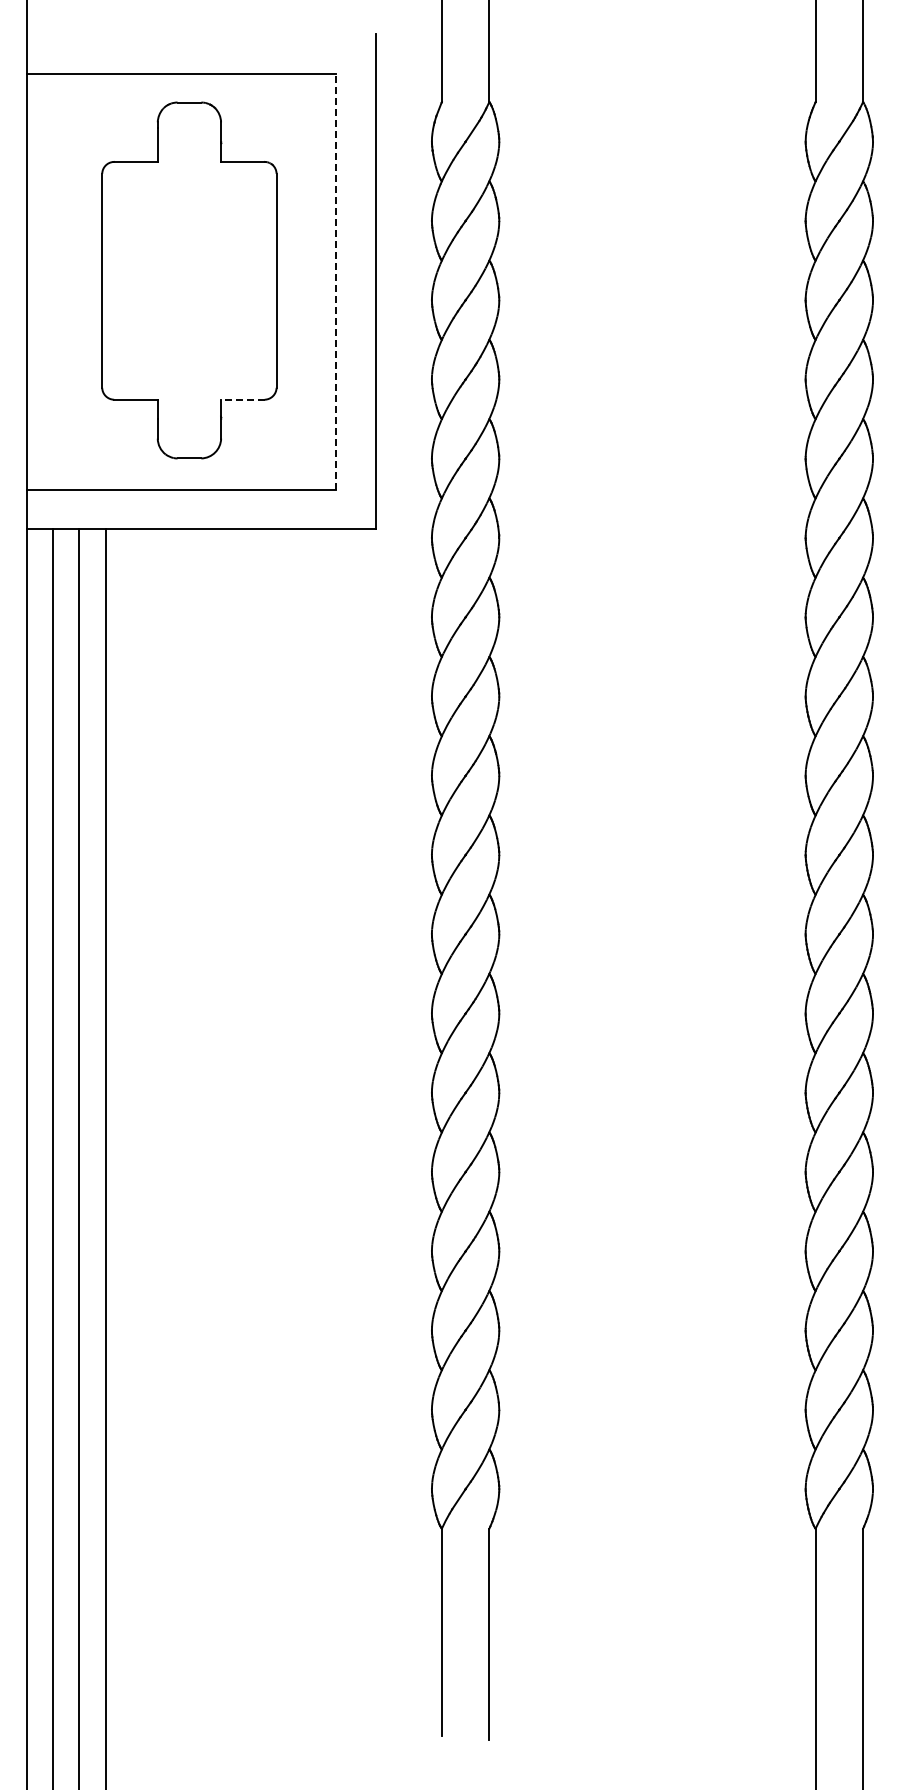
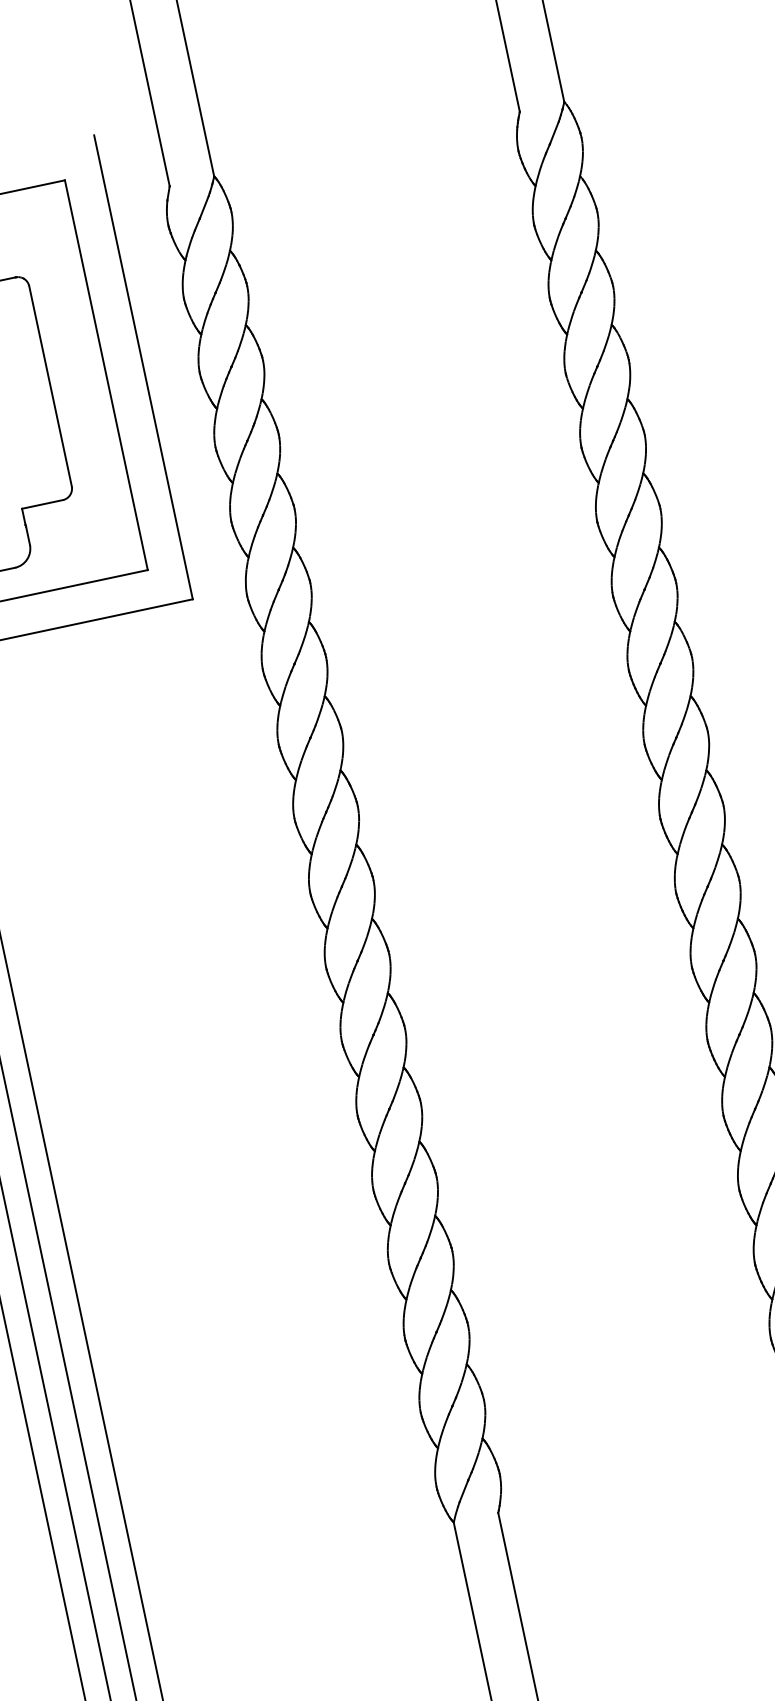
line: (336, 281) -> (106, 375), dashed -> solid
line: (242, 399) -> (42, 504), dashed -> solid

